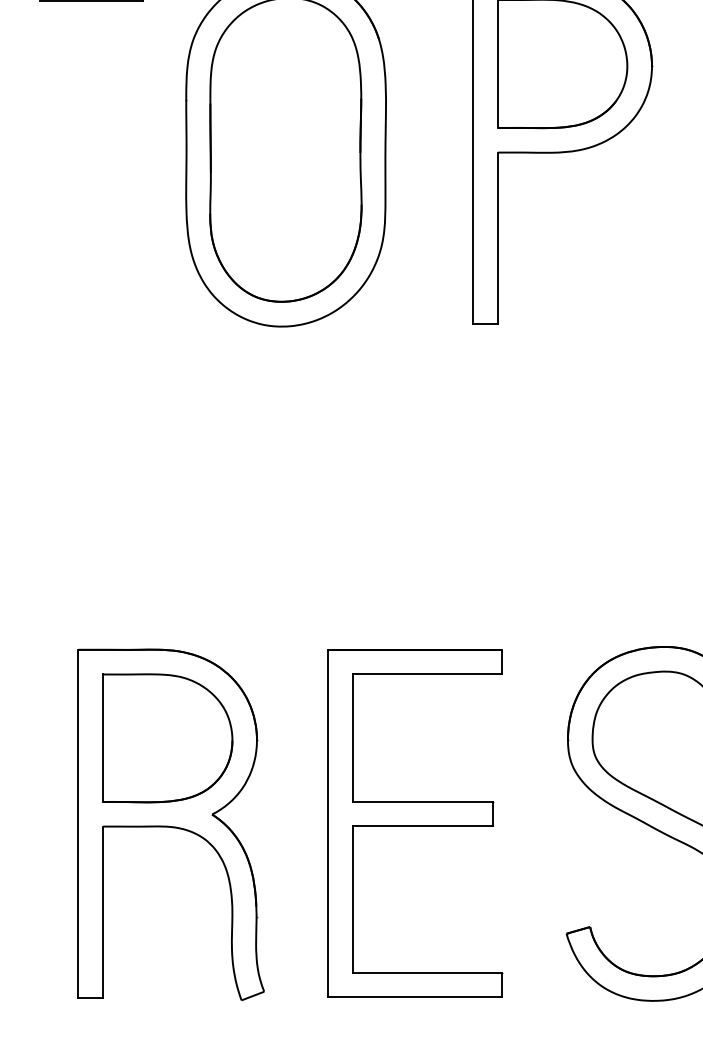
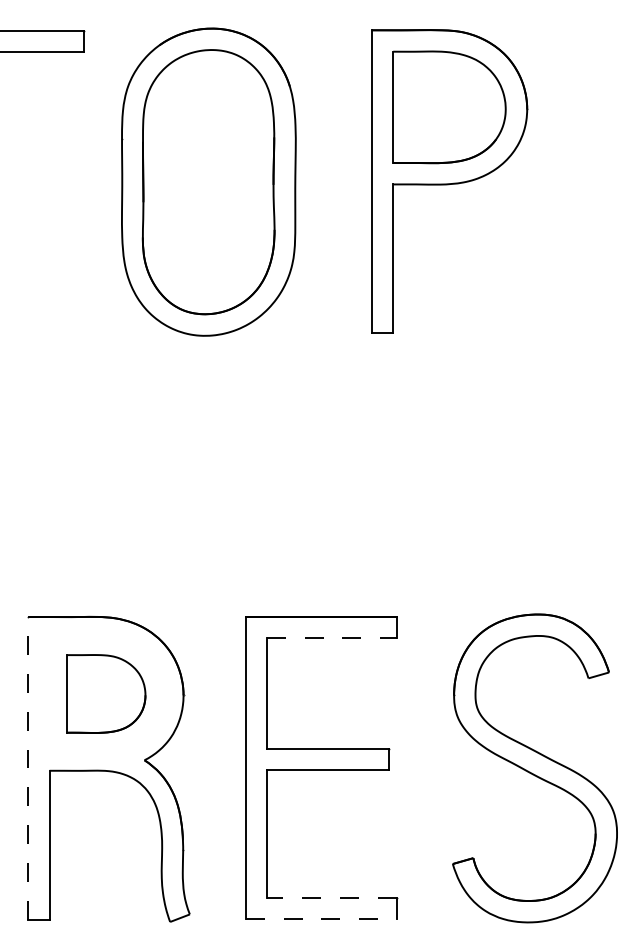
line: (427, 674) -> (331, 638), solid -> dashed
part: (168, 737) -> (106, 693), size x0.7
line: (78, 822) -> (28, 767), solid -> dashed
line: (427, 973) -> (331, 898), solid -> dashed
line: (415, 997) -> (321, 919), solid -> dashed

